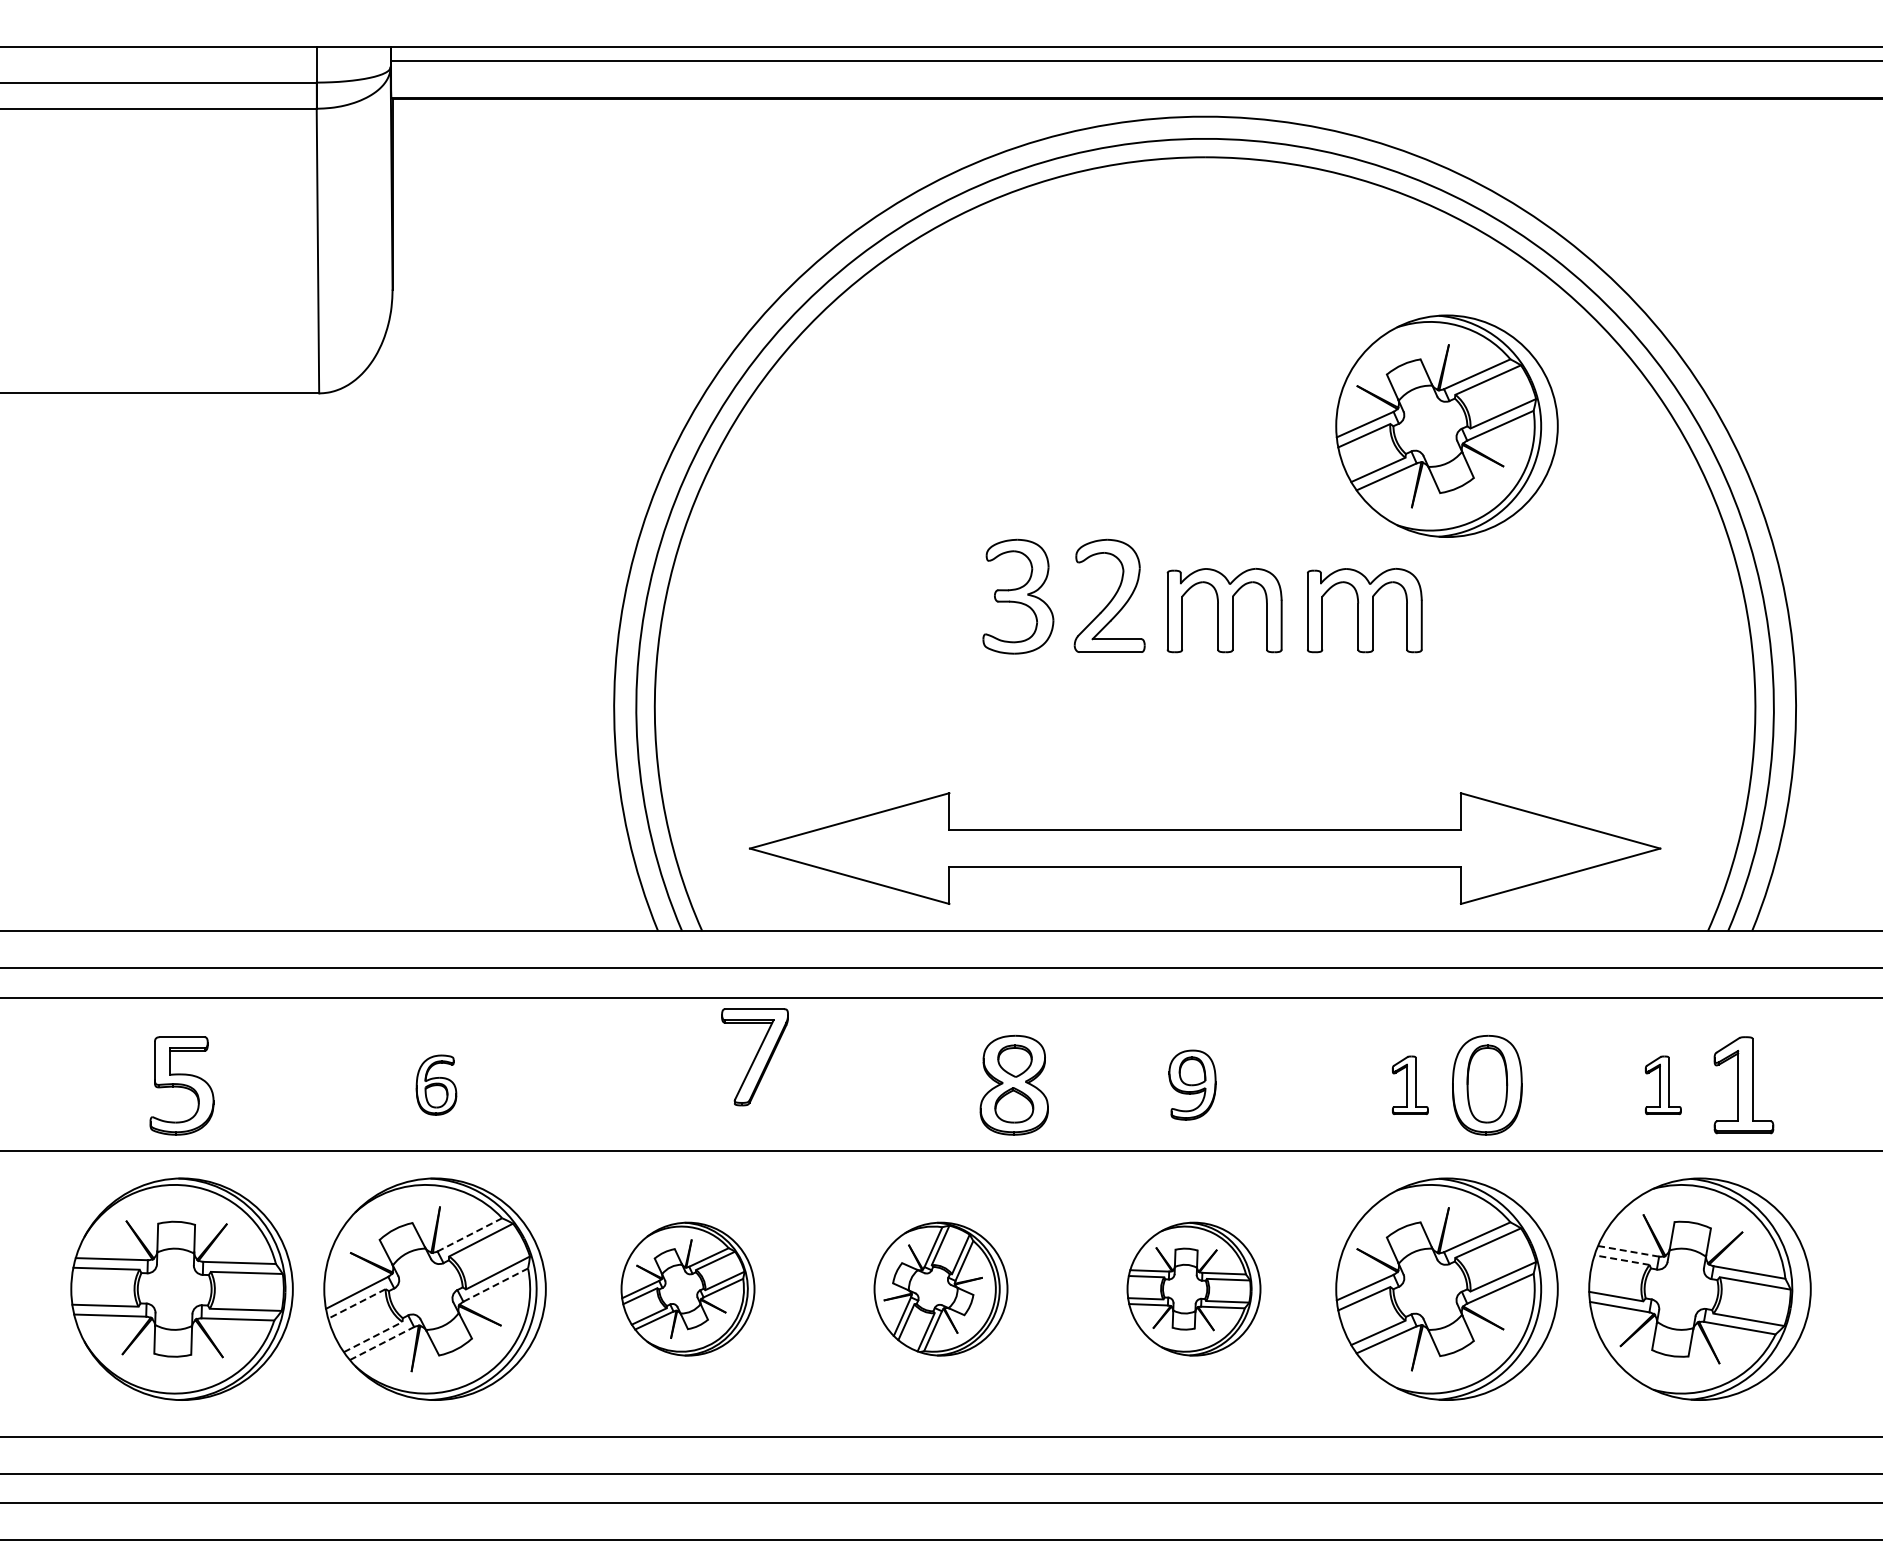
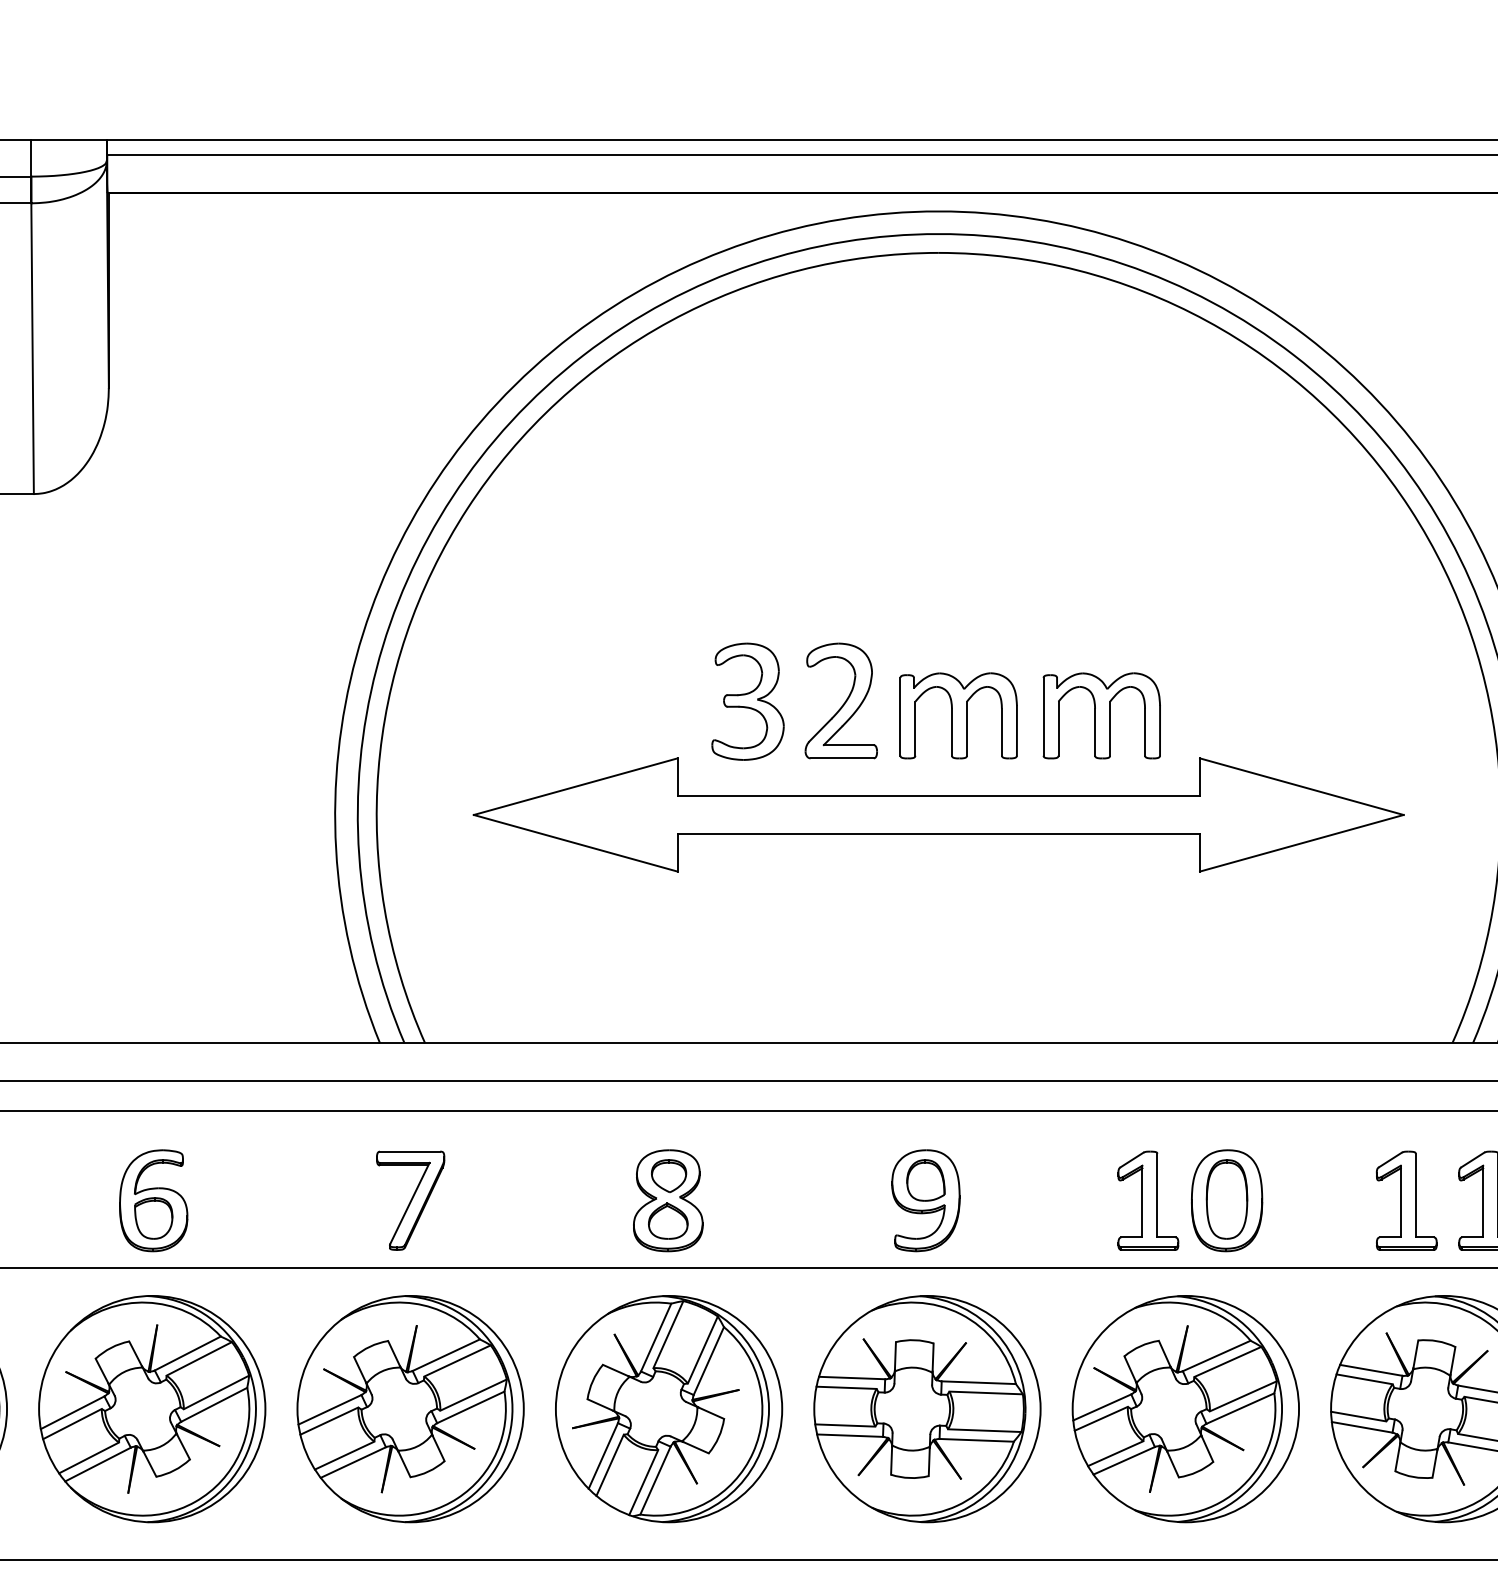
part: (1446, 425) -> (1185, 526), removed
part: (1204, 848) -> (938, 814), moved
part: (754, 1057) -> (410, 1200), moved
part: (436, 1084) -> (153, 1199), size x1.67
part: (1013, 1084) -> (667, 1199), moved
part: (1192, 1084) -> (925, 1199), size x1.43
part: (1410, 1085) -> (1148, 1200), size x1.67
part: (1663, 1085) -> (1406, 1200), size x1.67
line: (469, 1235) -> (187, 1354), dashed -> solid
line: (1628, 1251) -> (1371, 1370), dashed -> solid
line: (1622, 1260) -> (1365, 1379), dashed -> solid
line: (496, 1284) -> (214, 1404), dashed -> solid
part: (687, 1288) -> (410, 1408), size x1.67
part: (940, 1288) -> (668, 1408), size x1.67
part: (1193, 1288) -> (926, 1408), size x1.67
line: (356, 1304) -> (71, 1424), dashed -> solid
line: (373, 1337) -> (89, 1458), dashed -> solid
line: (382, 1343) -> (98, 1464), dashed -> solid

